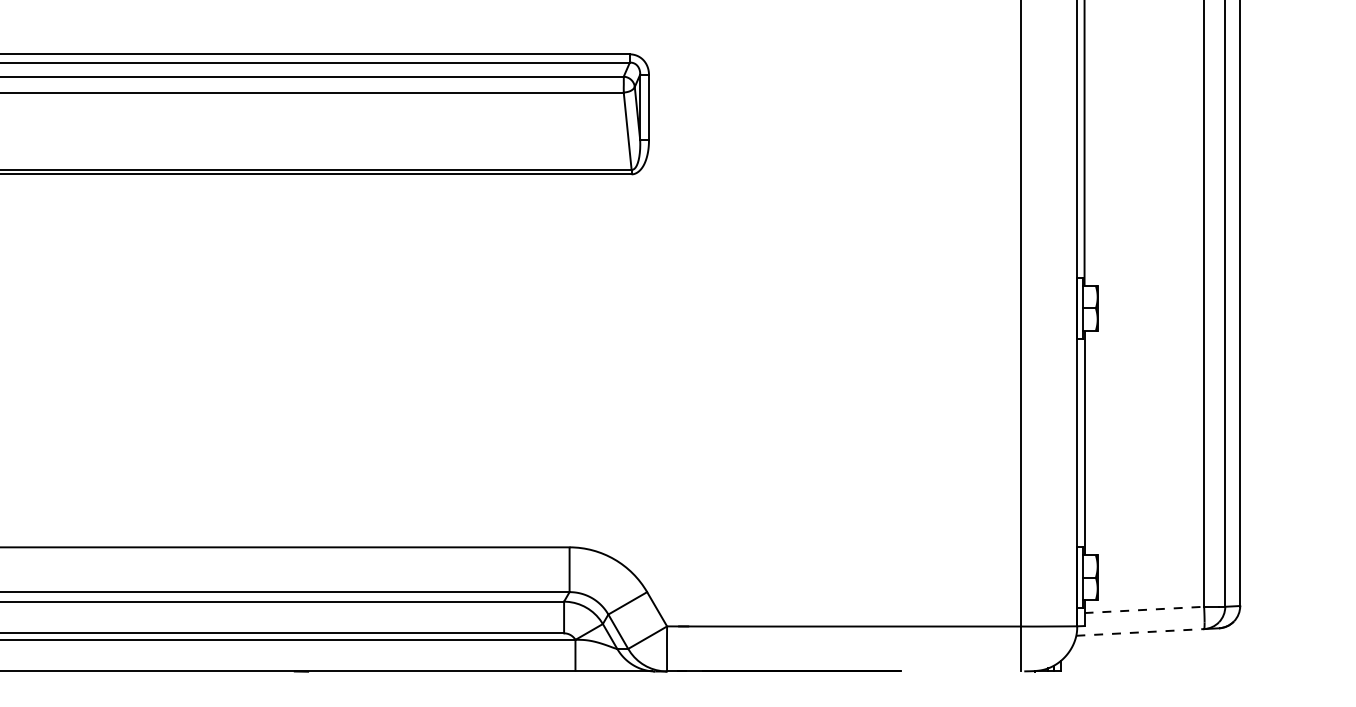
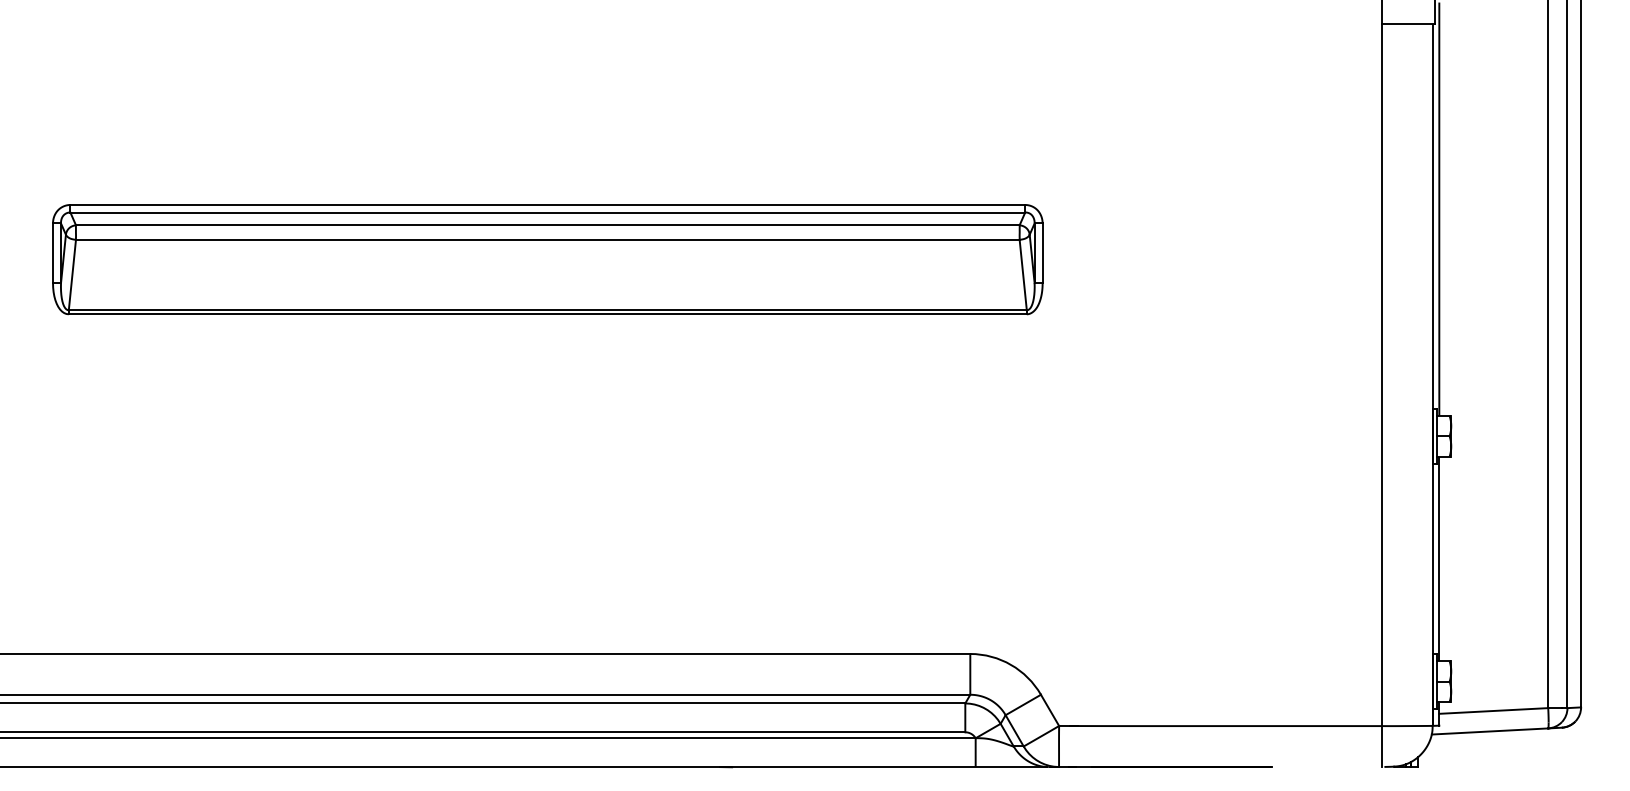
line: (1144, 609) -> (1493, 710), dashed -> solid
line: (1140, 632) -> (1490, 731), dashed -> solid

